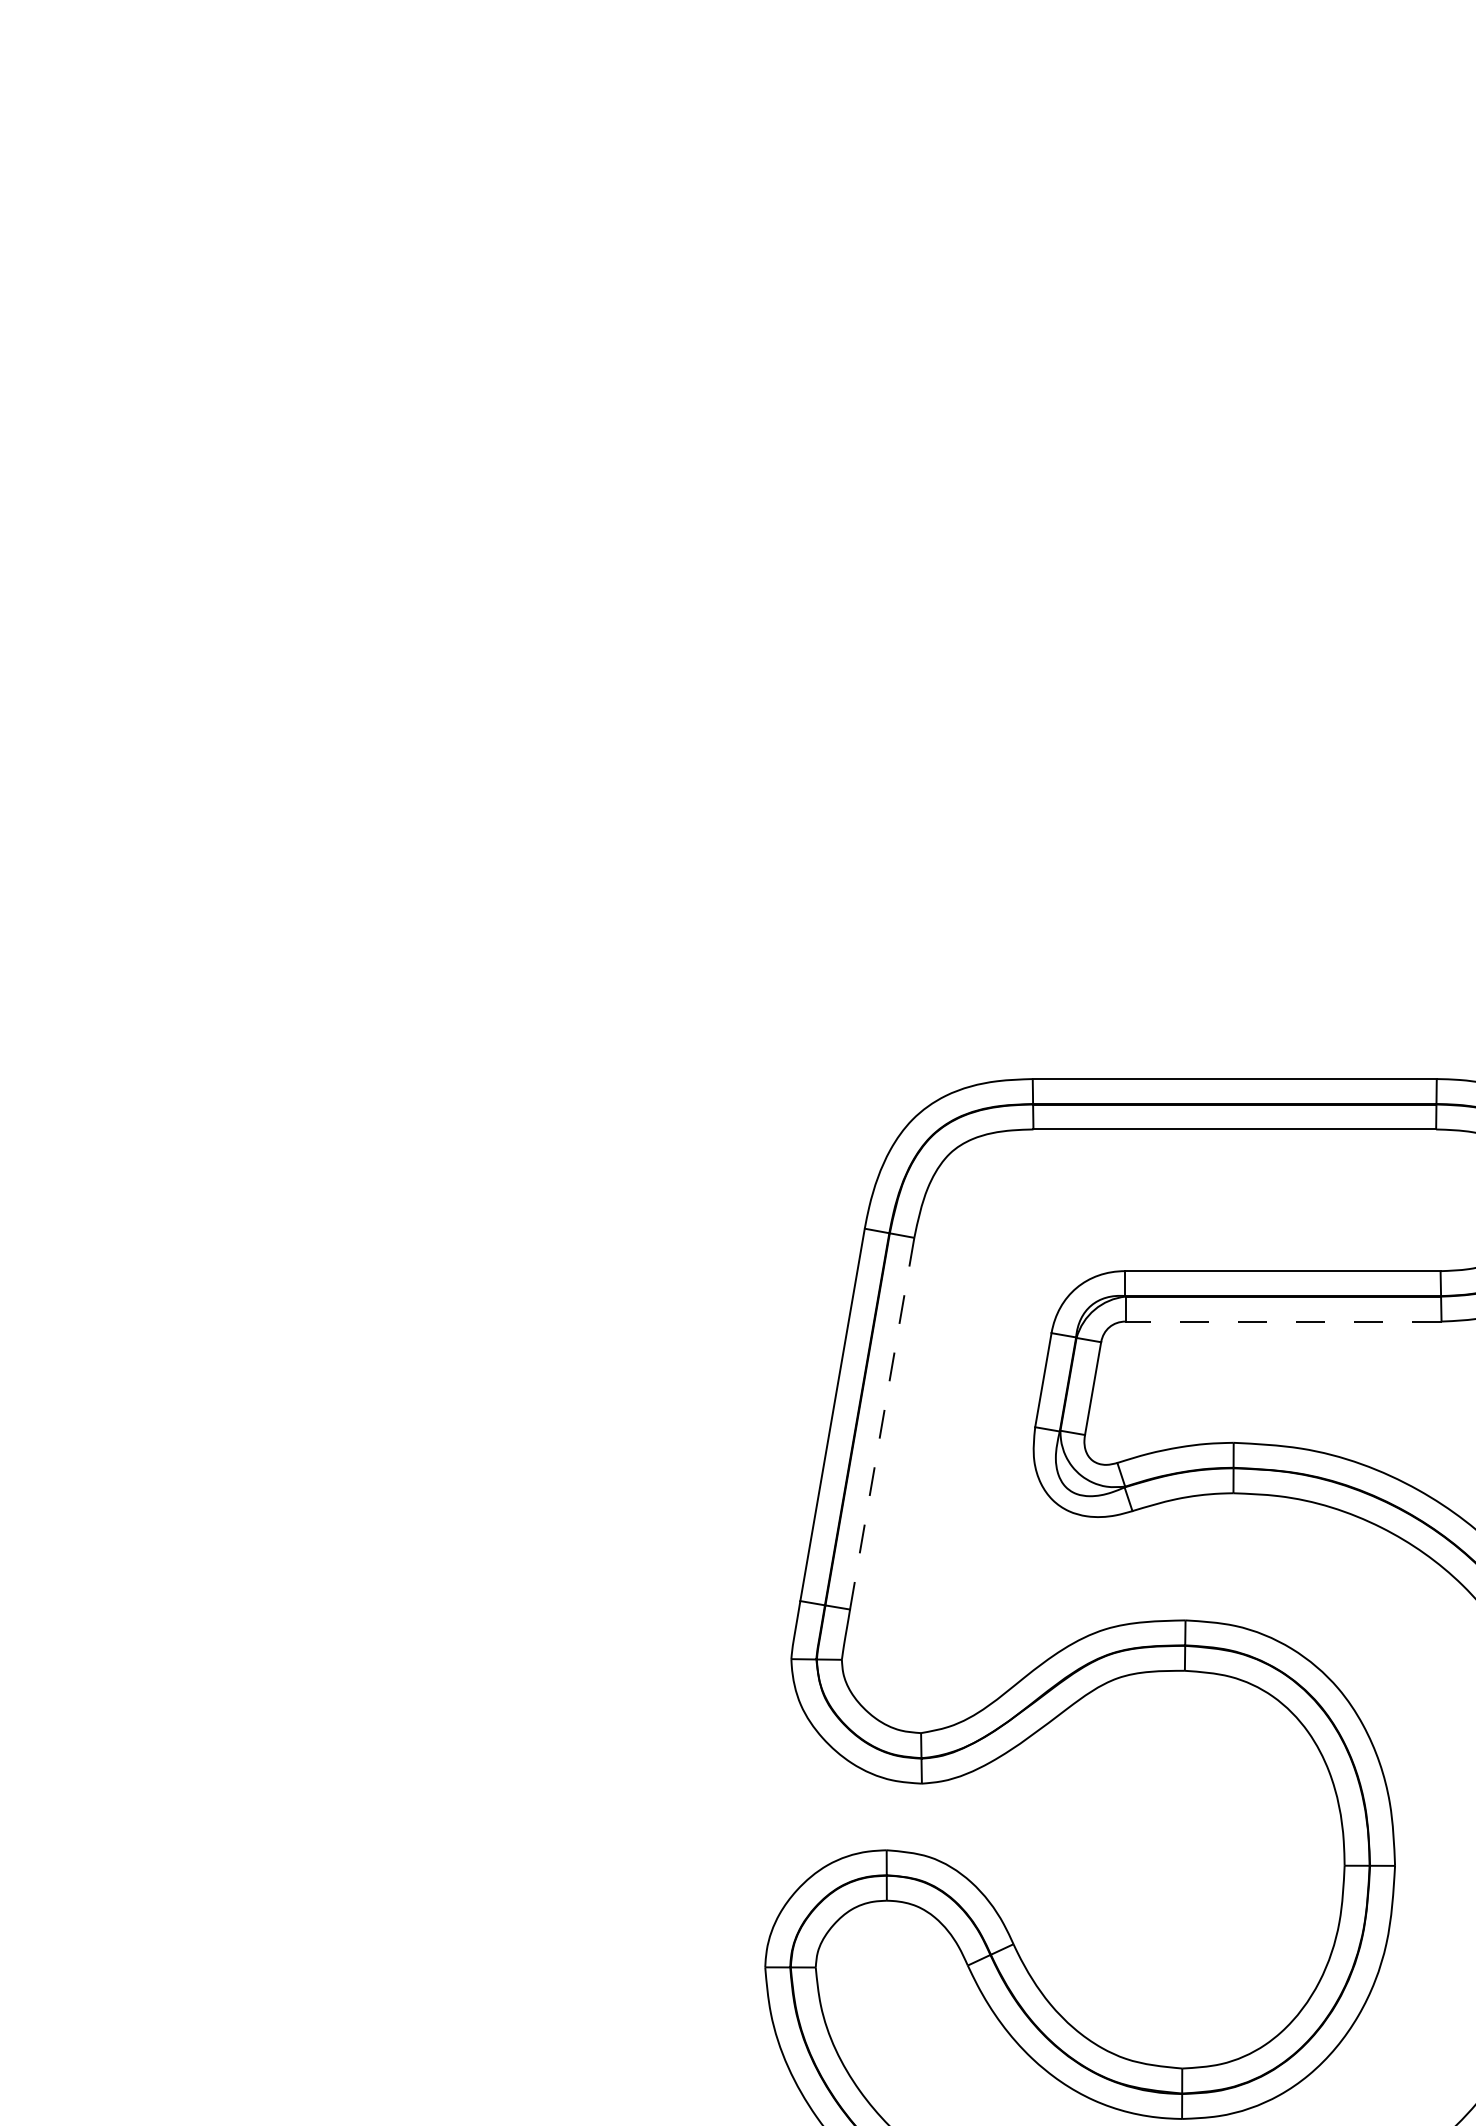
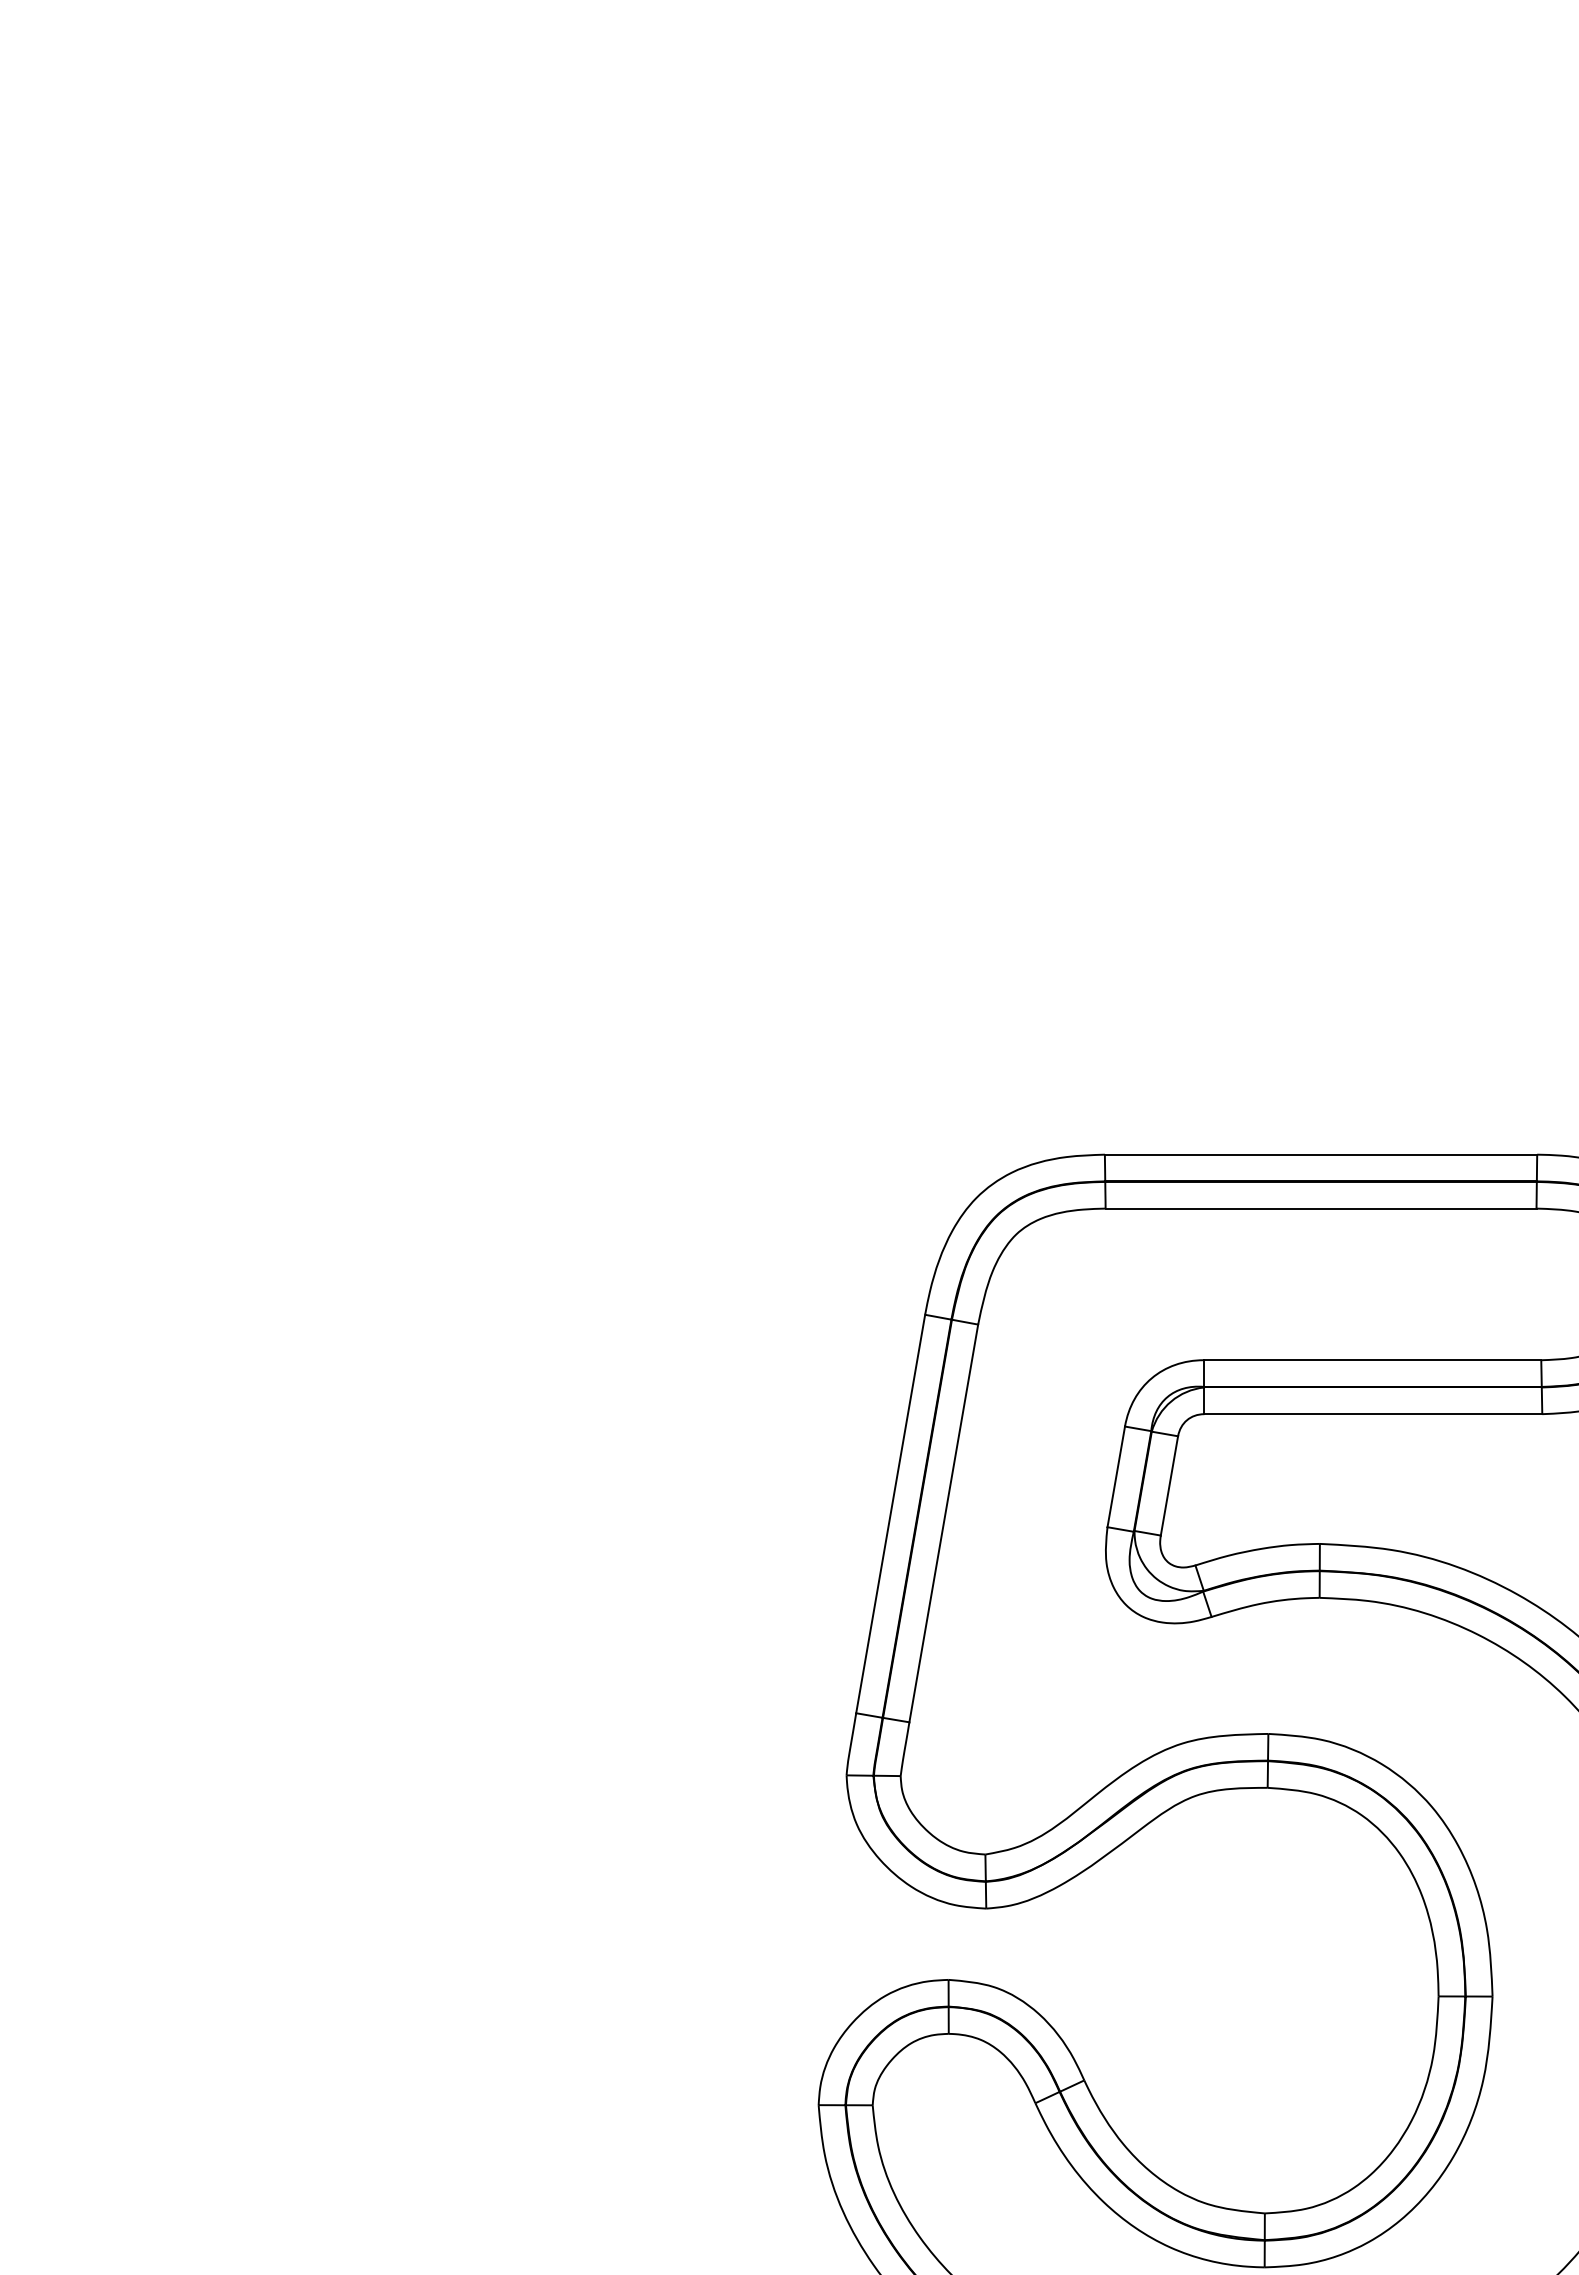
line: (1283, 1321) -> (1373, 1414), dashed -> solid
line: (882, 1423) -> (944, 1523), dashed -> solid

